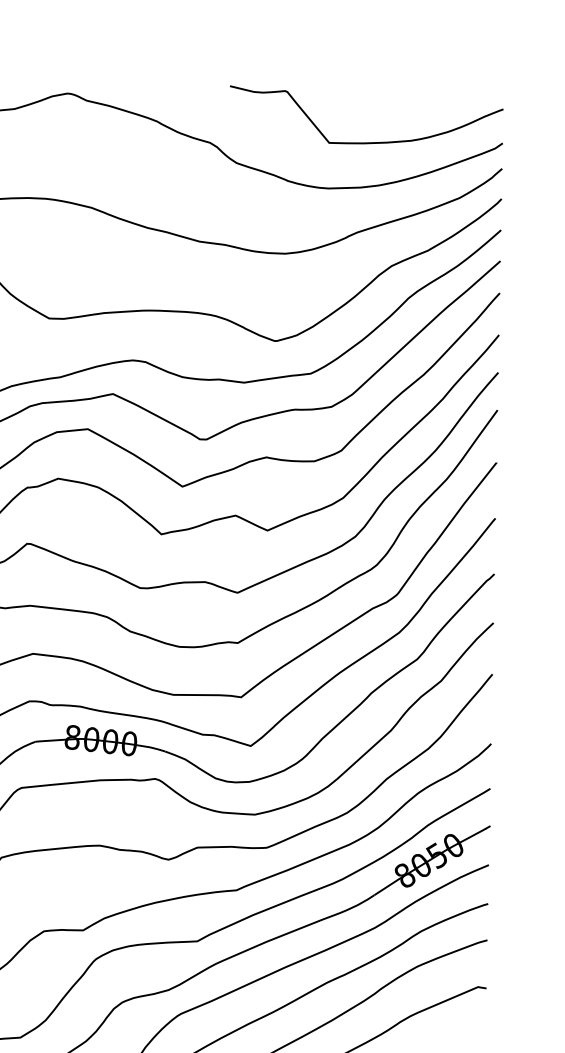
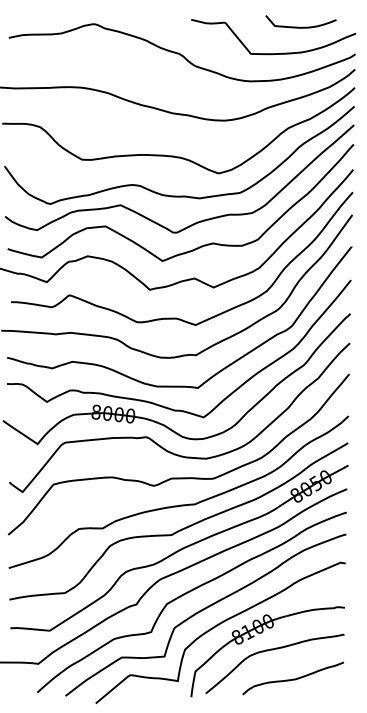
curve: (413, 97) -> (301, 26), added

